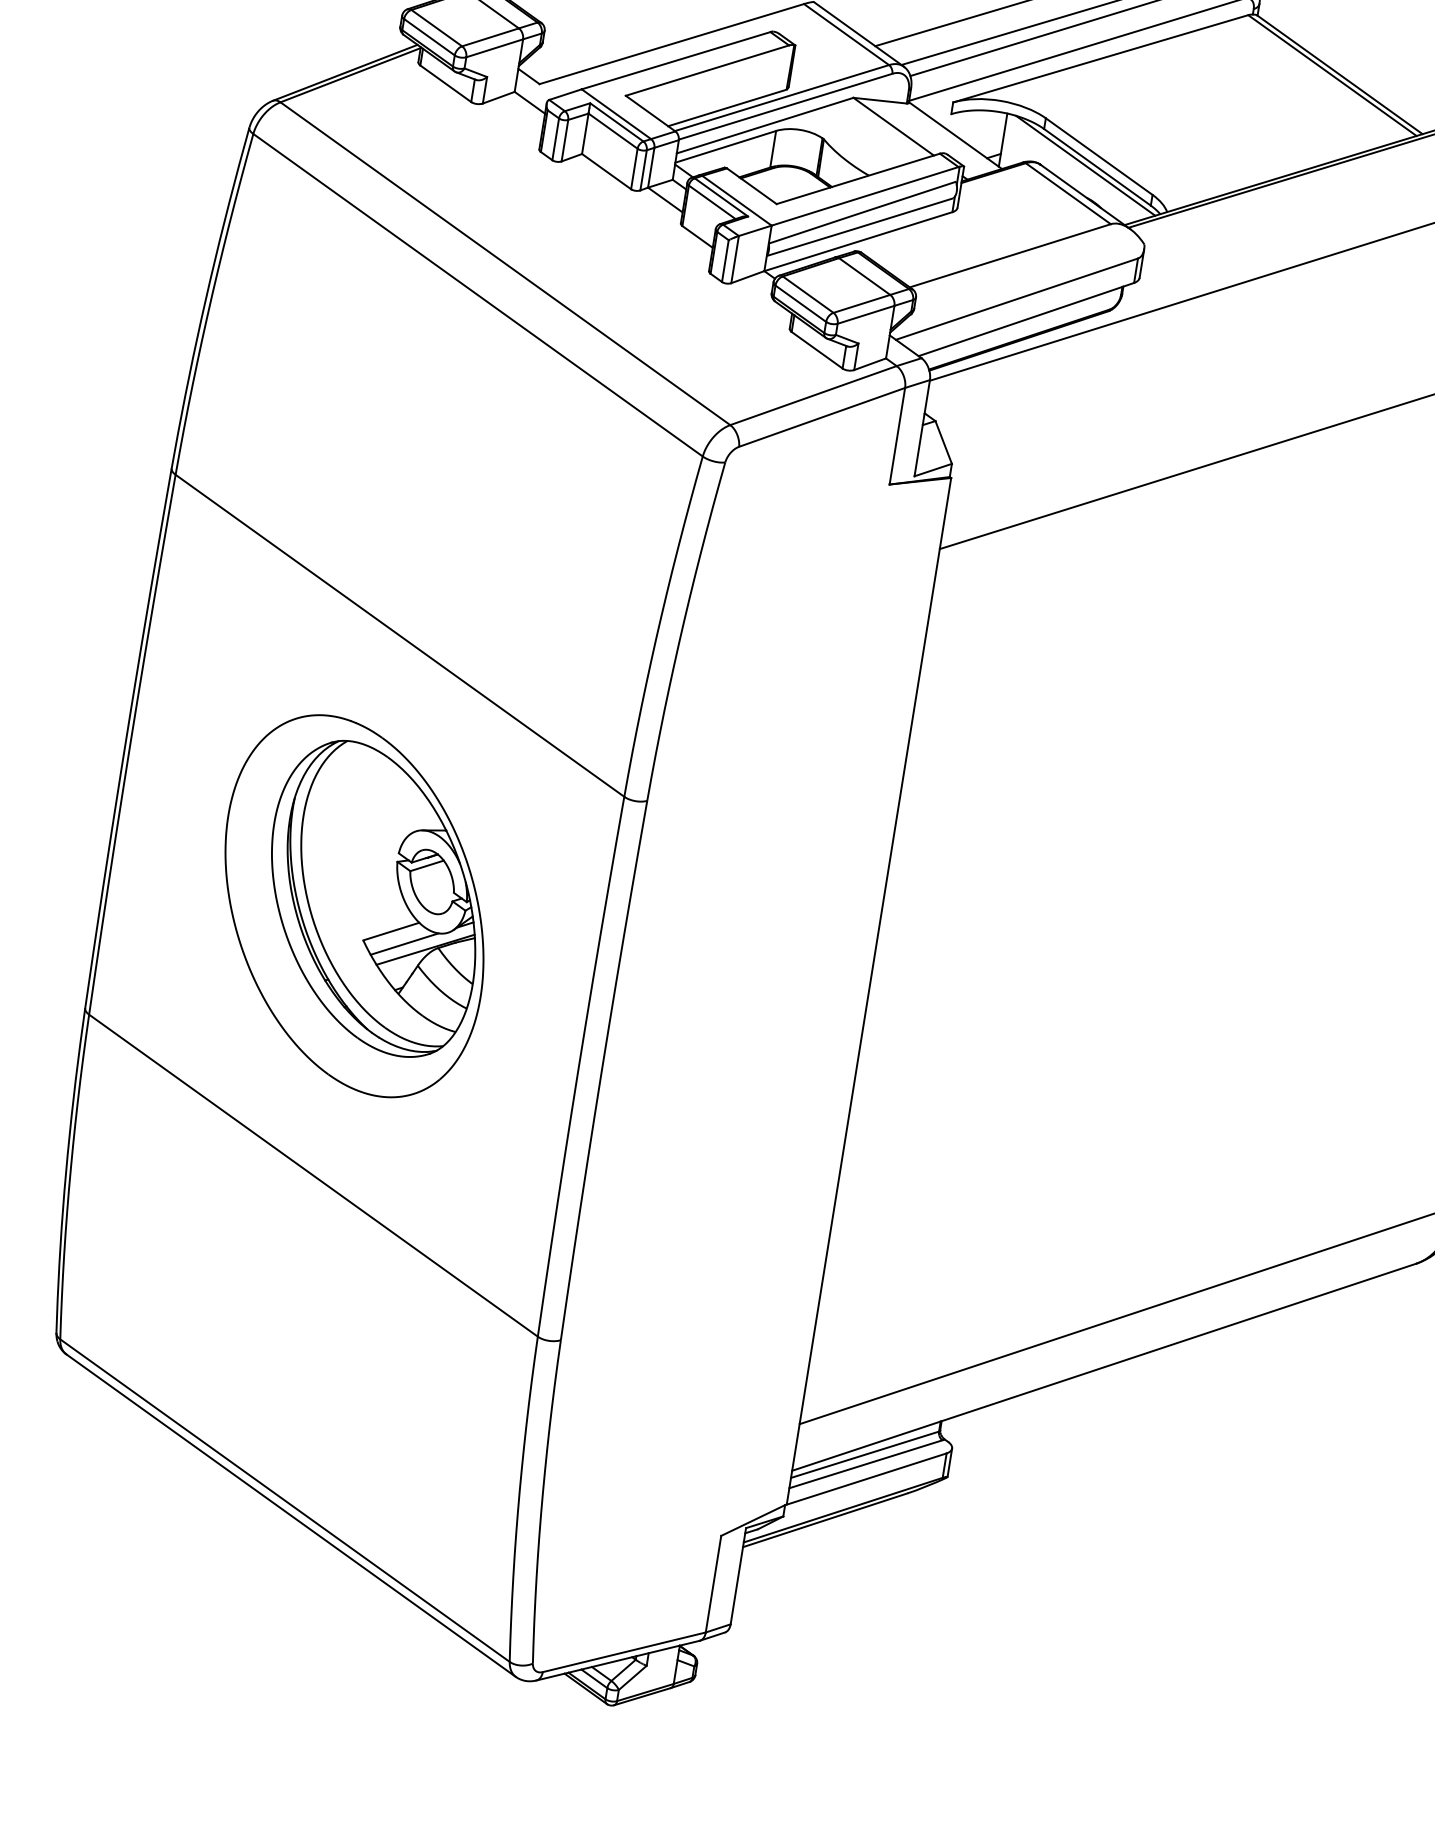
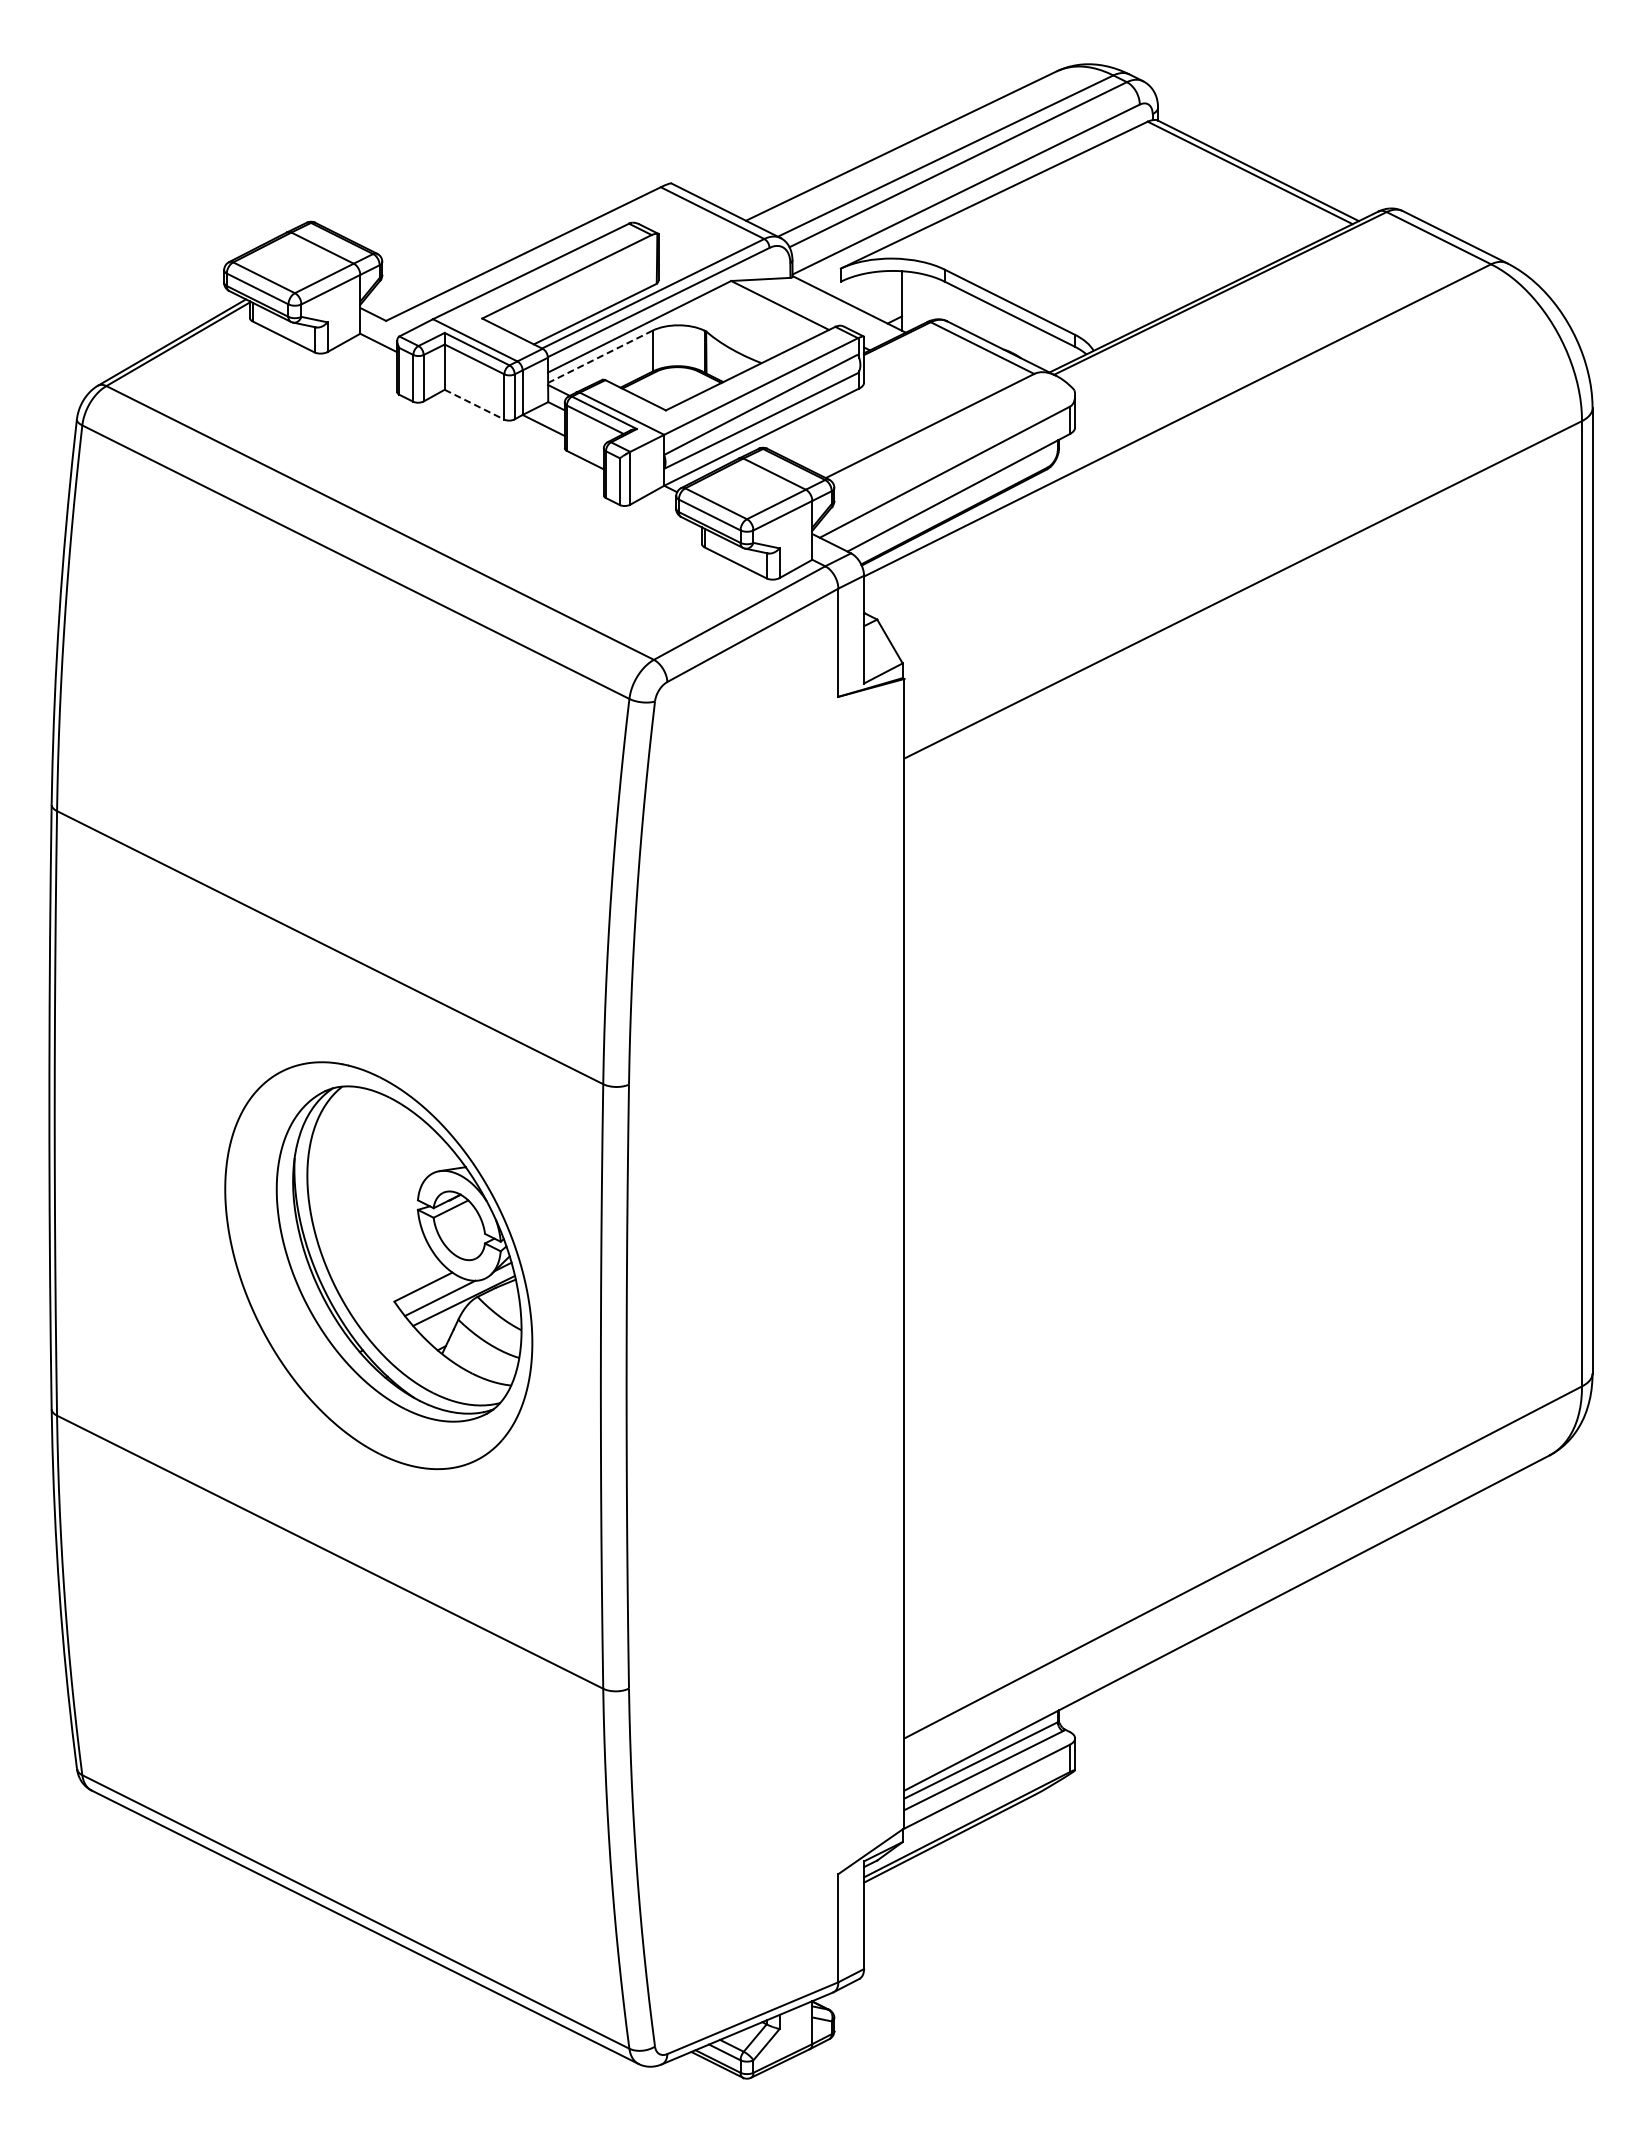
line: (724, 147) -> (599, 357), solid -> dashed
line: (1085, 165) -> (996, 314), removed
line: (607, 171) -> (475, 404), solid -> dashed
part: (354, 905) -> (378, 1265), moved

